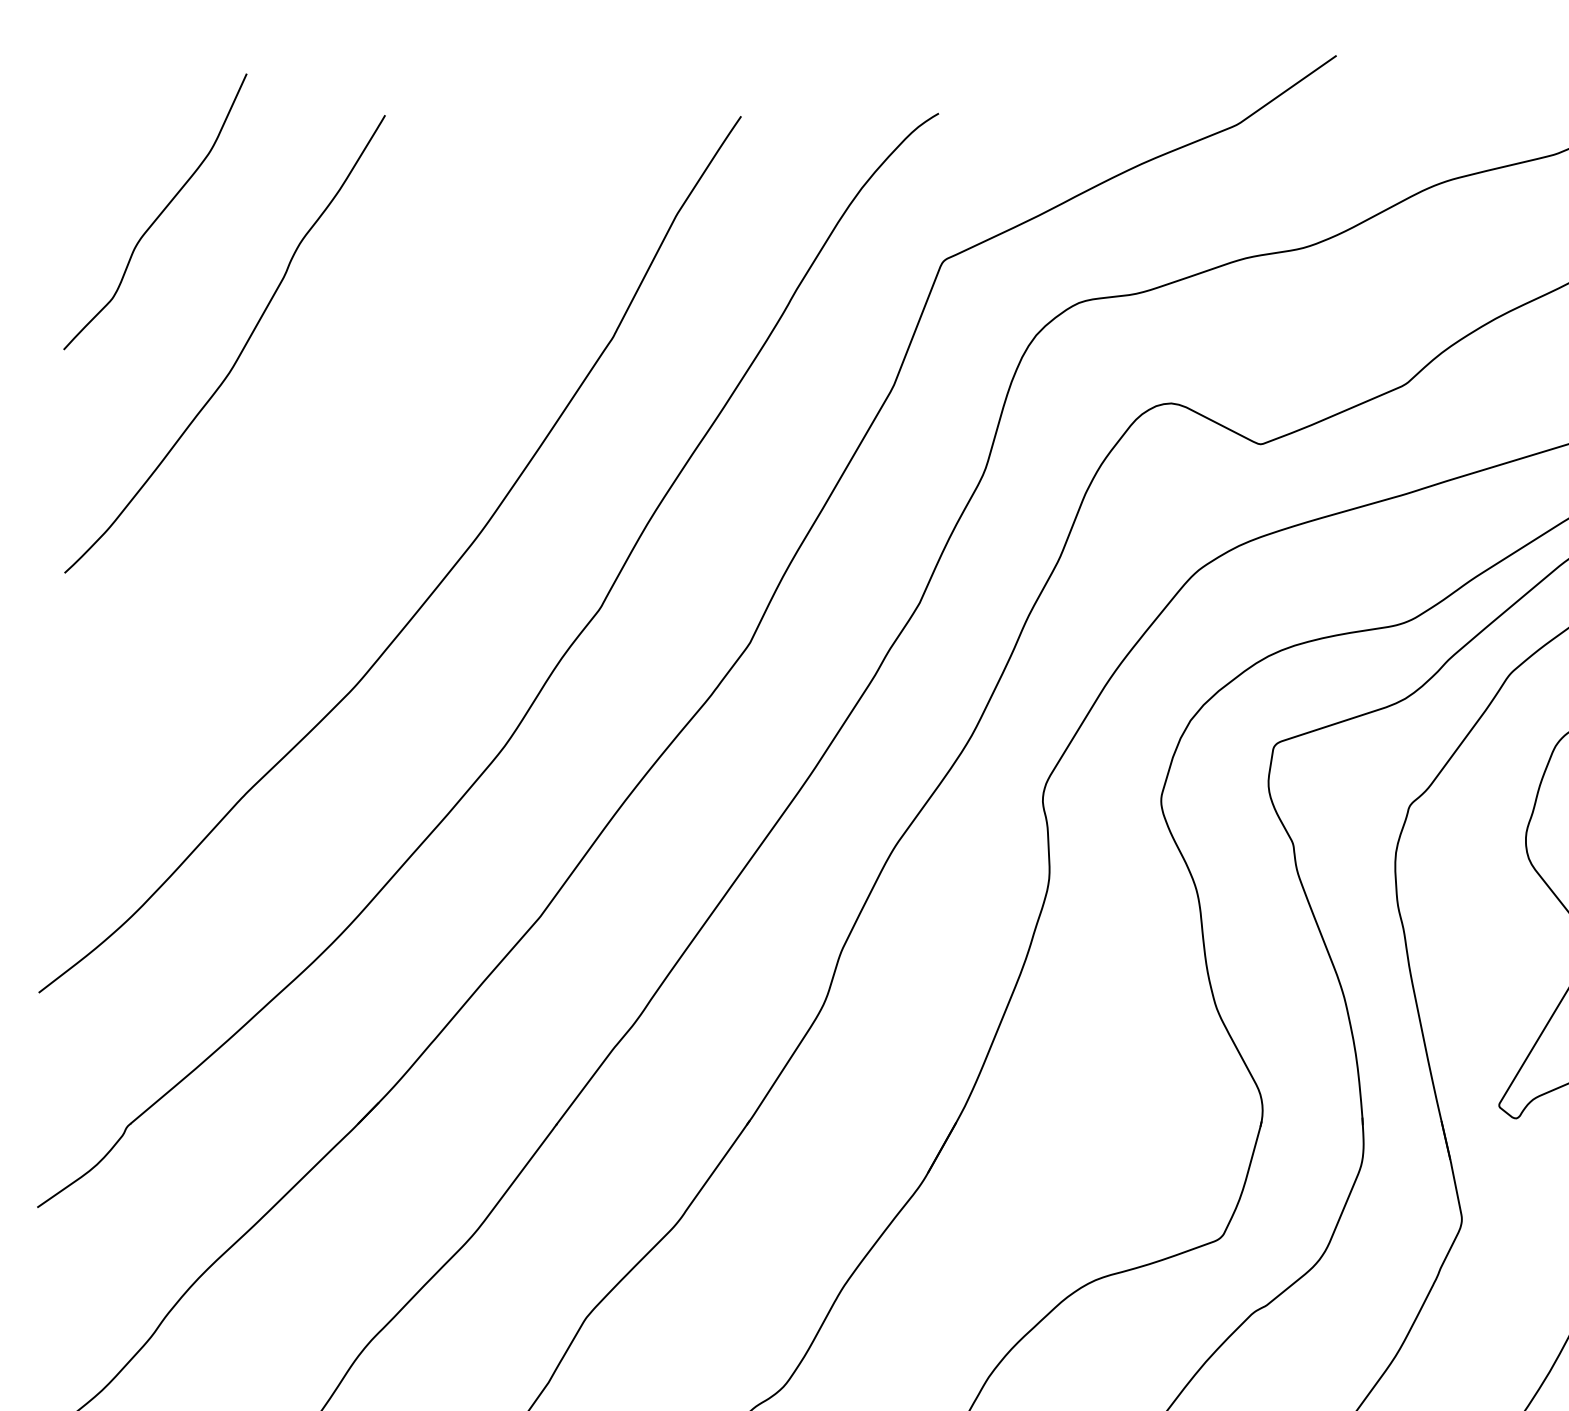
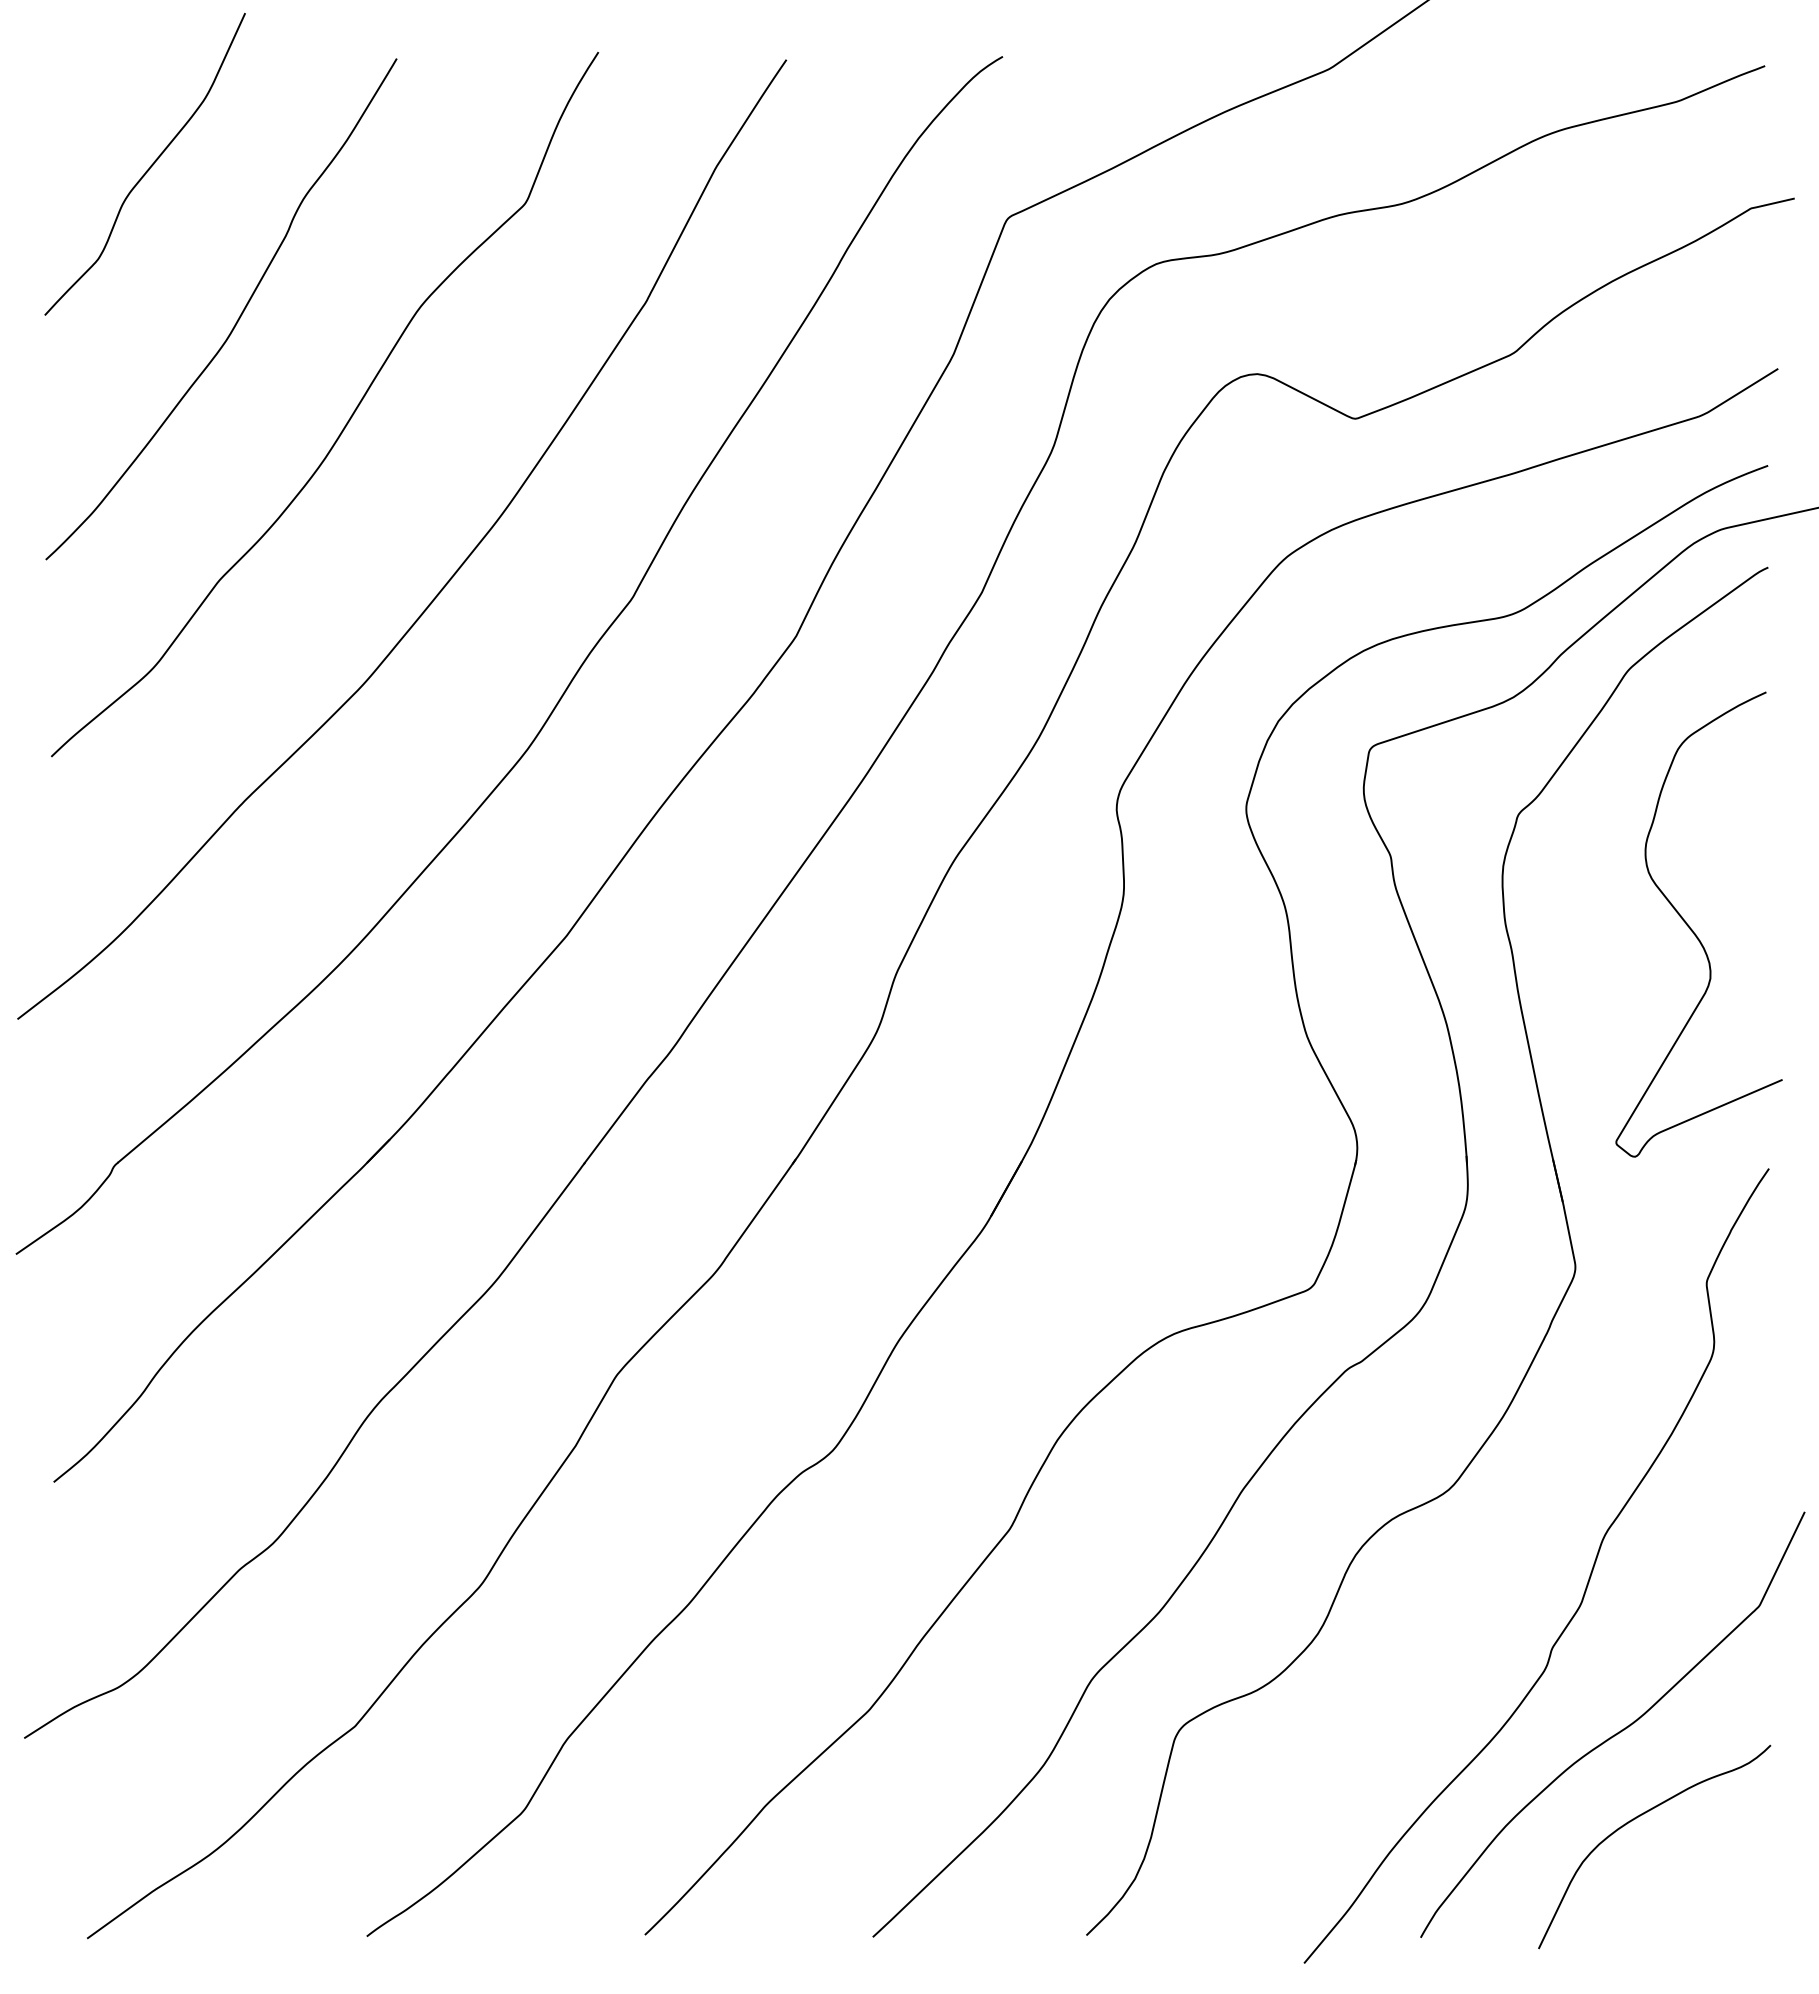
curve: (341, 444) -> (348, 419), added

